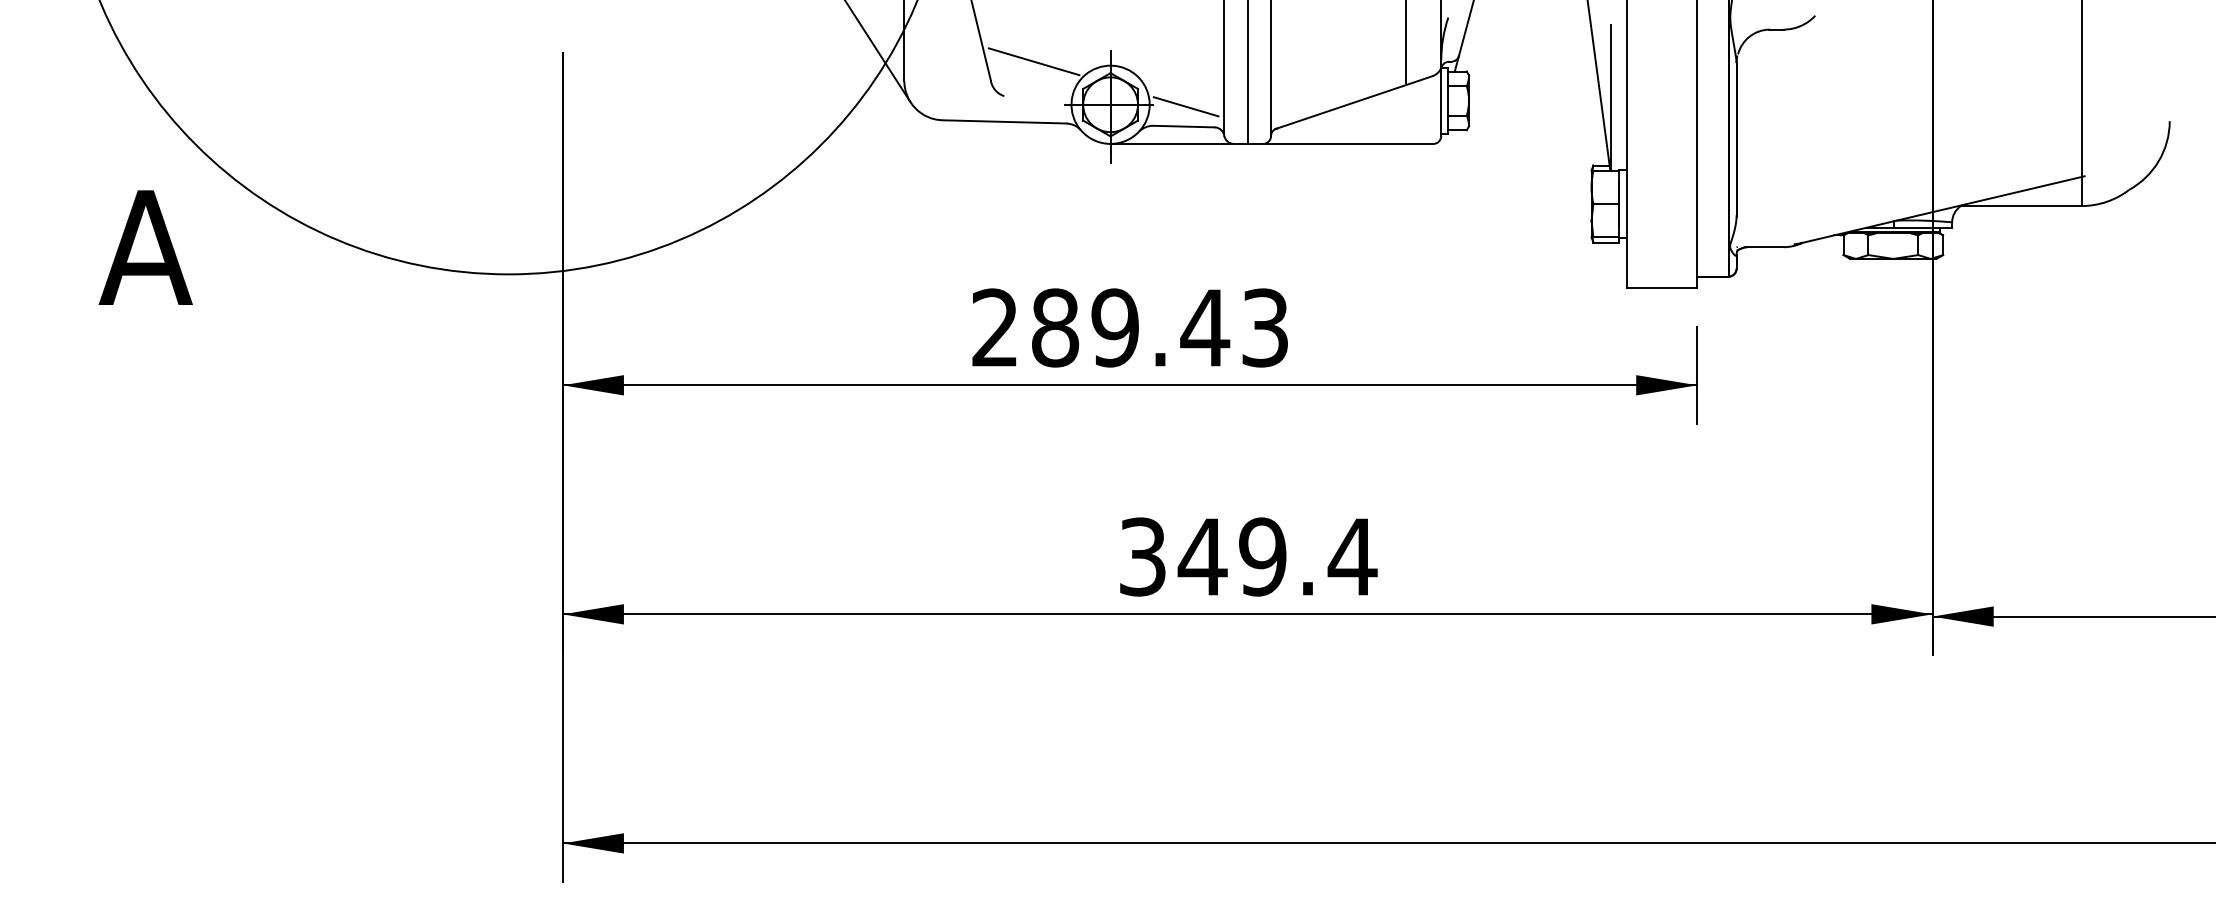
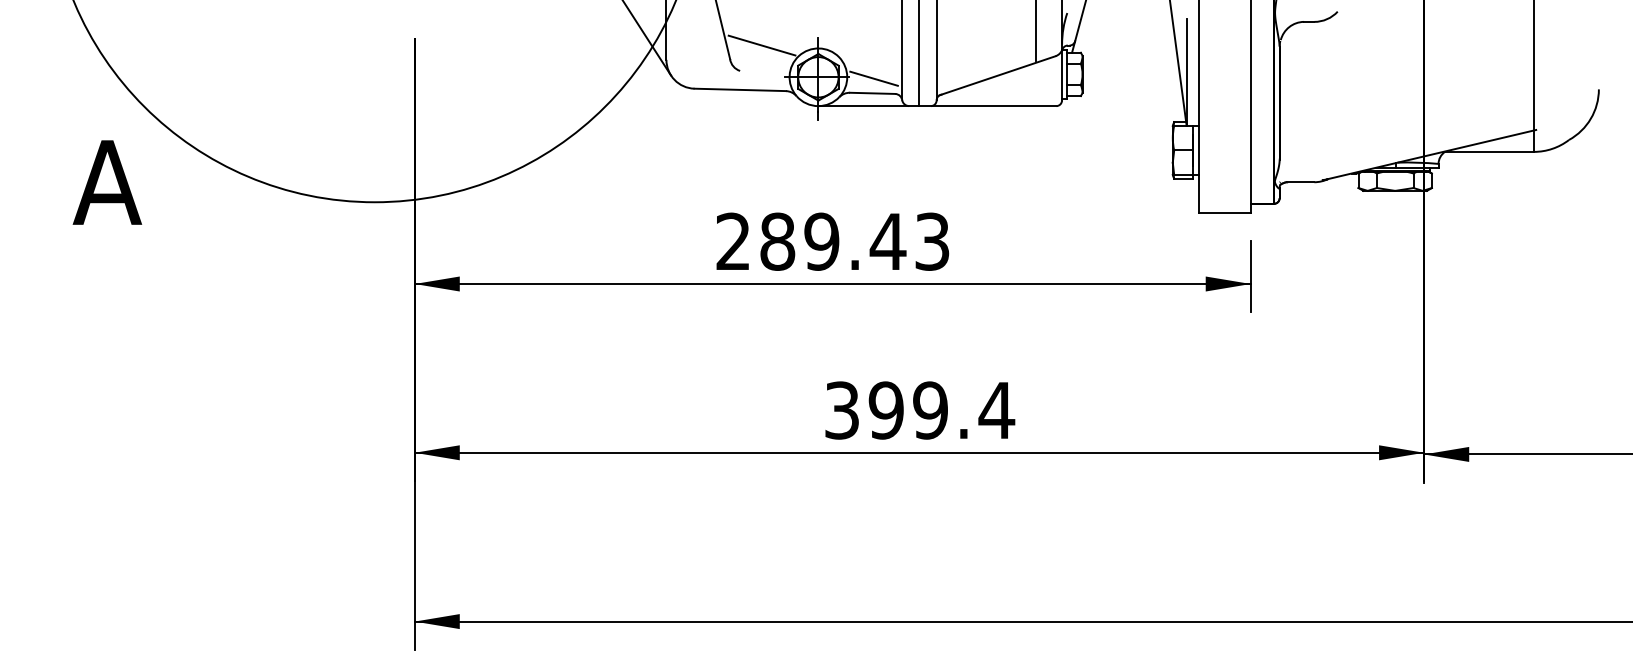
text: (1202, 556) -> (886, 410), 349.4 -> 399.4

